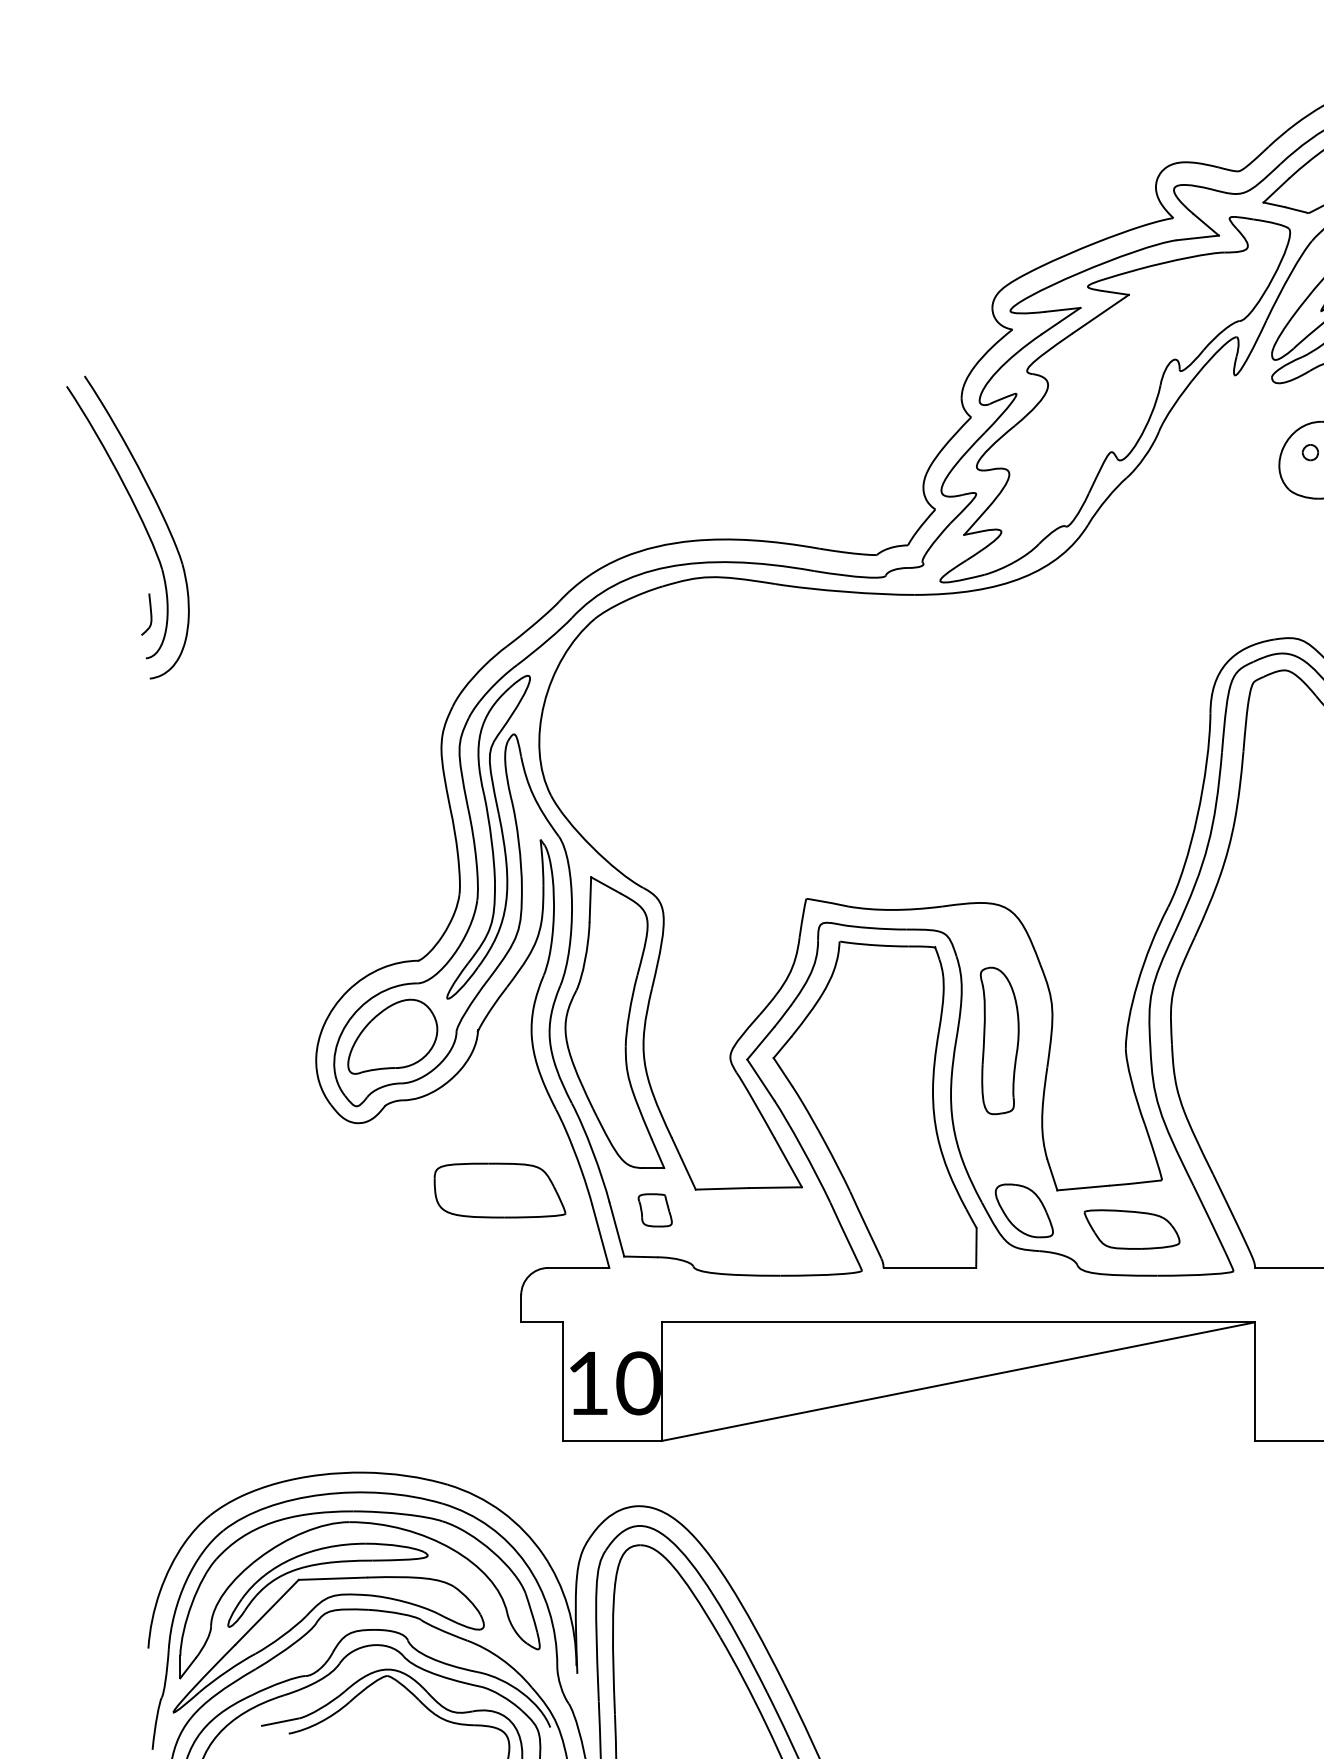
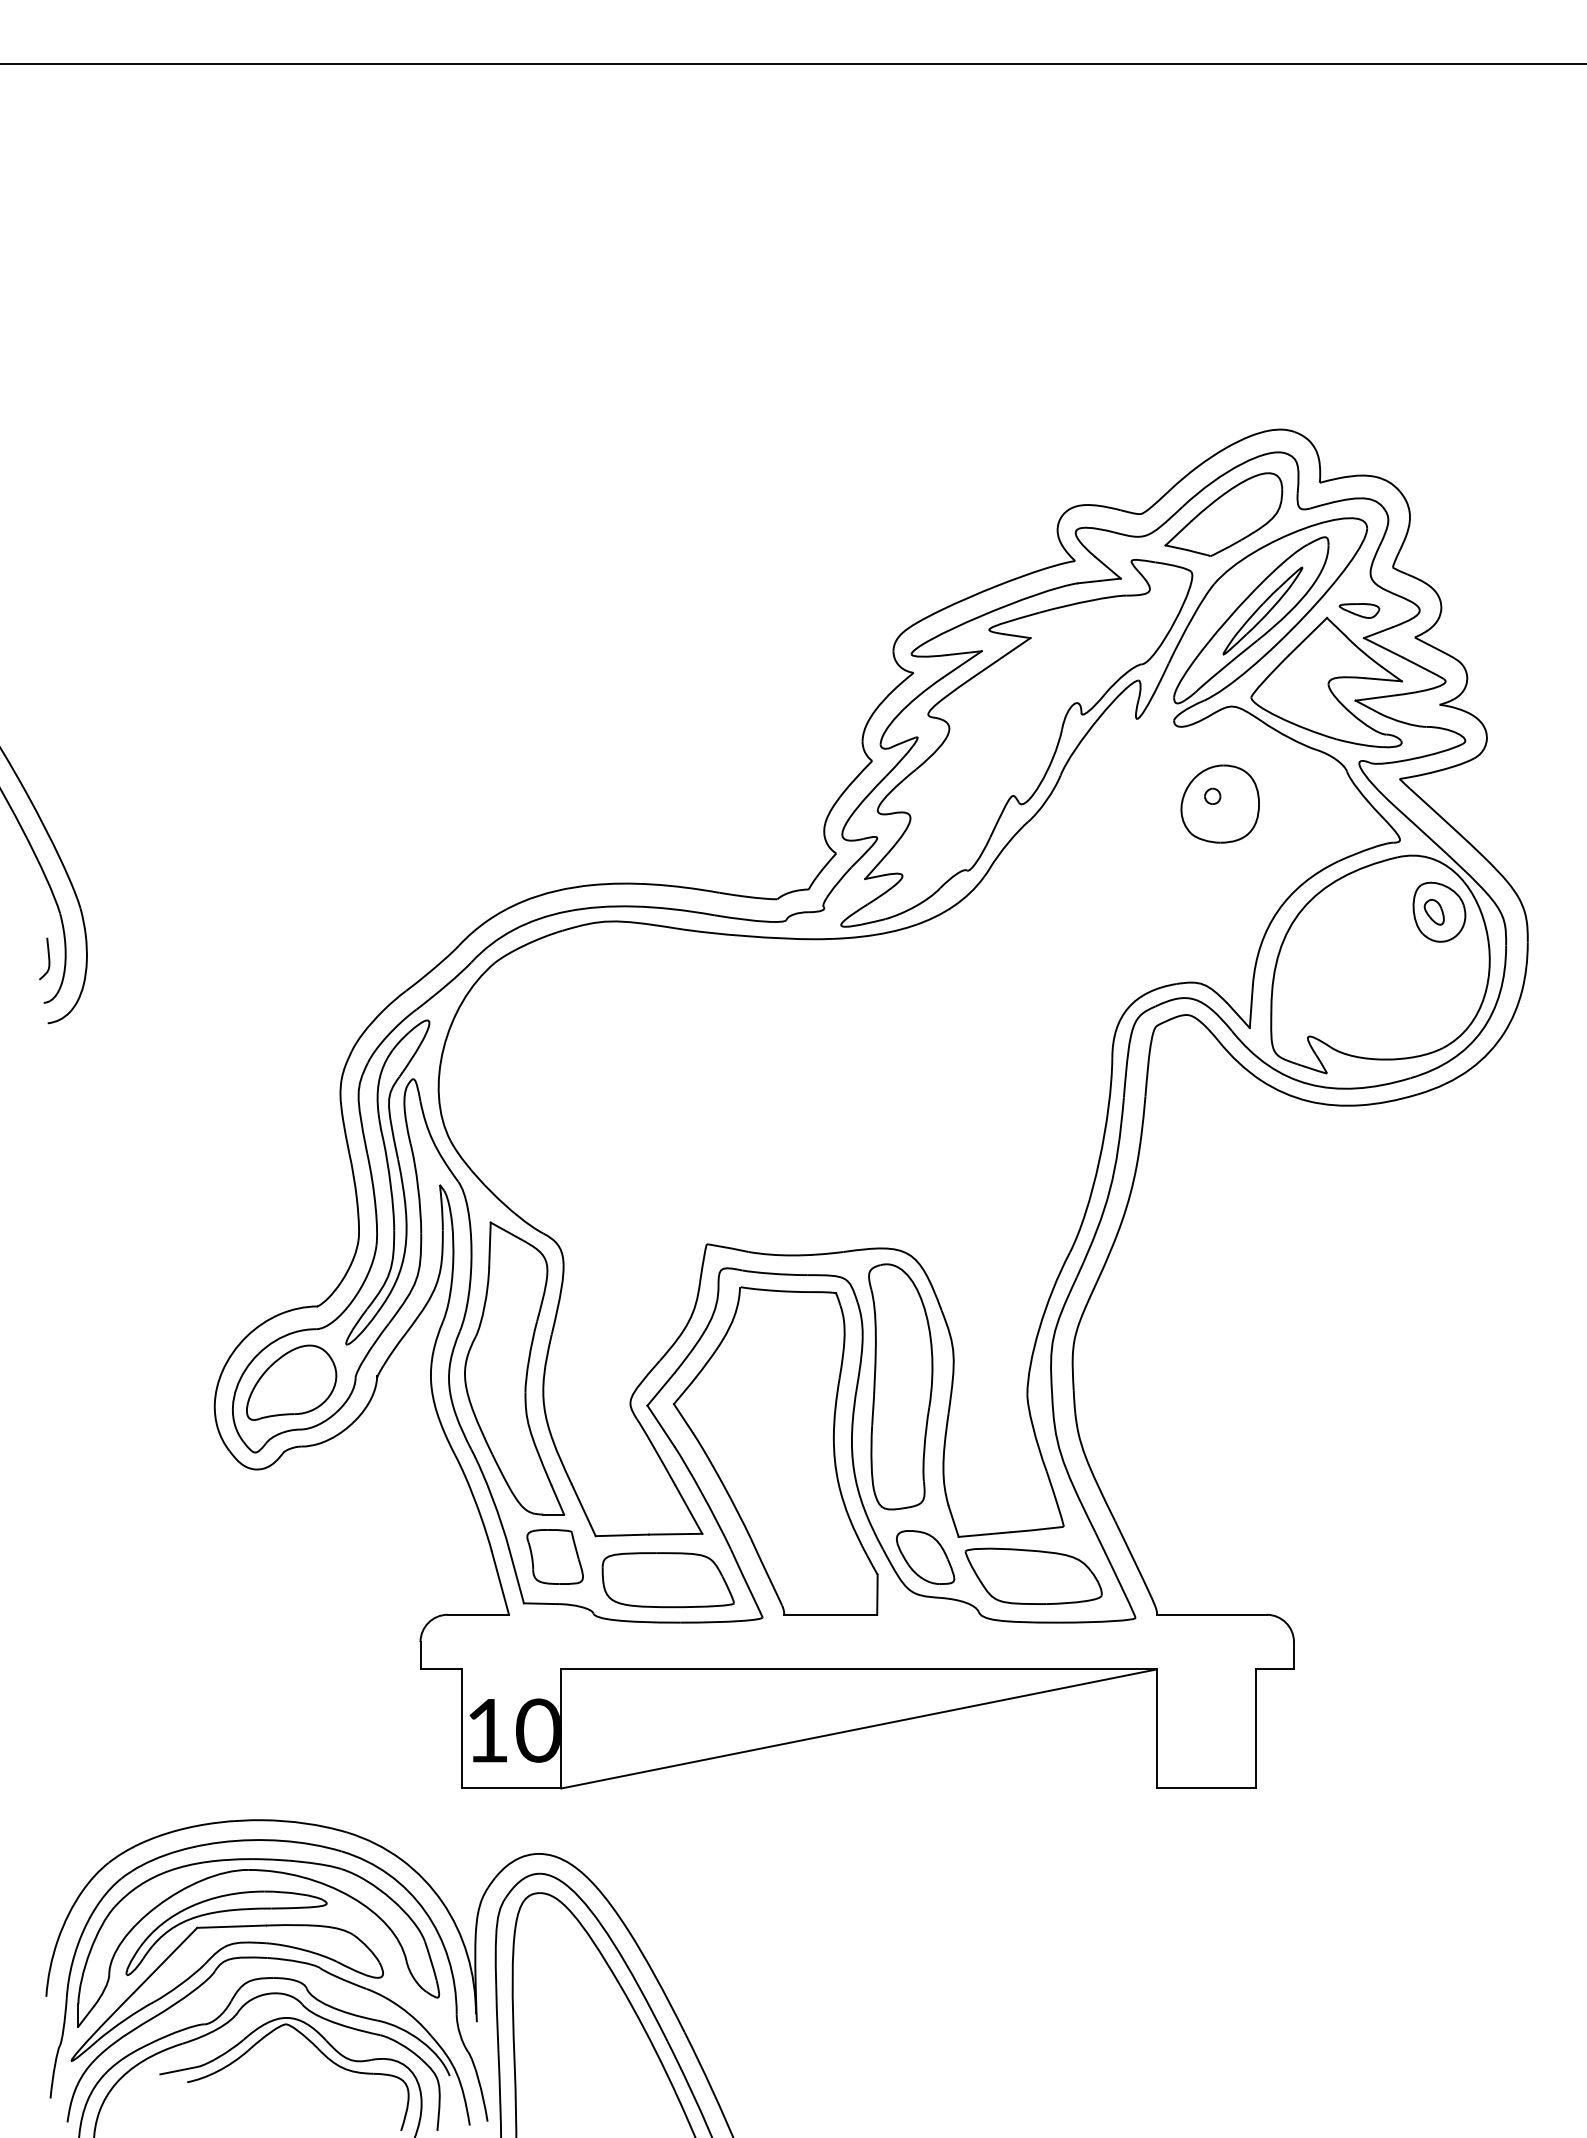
part: (999, 1040) -> (900, 1386), size x1.67
part: (499, 1190) -> (667, 1580), moved
part: (654, 1209) -> (554, 1556), size x1.67
part: (1131, 1228) -> (1033, 1575), size x1.43

